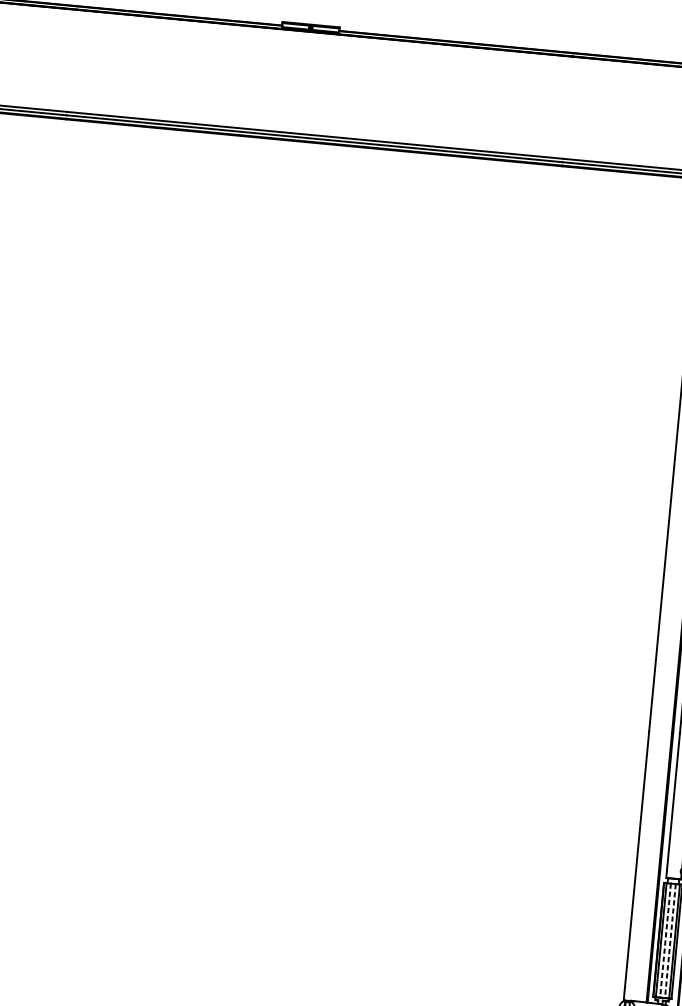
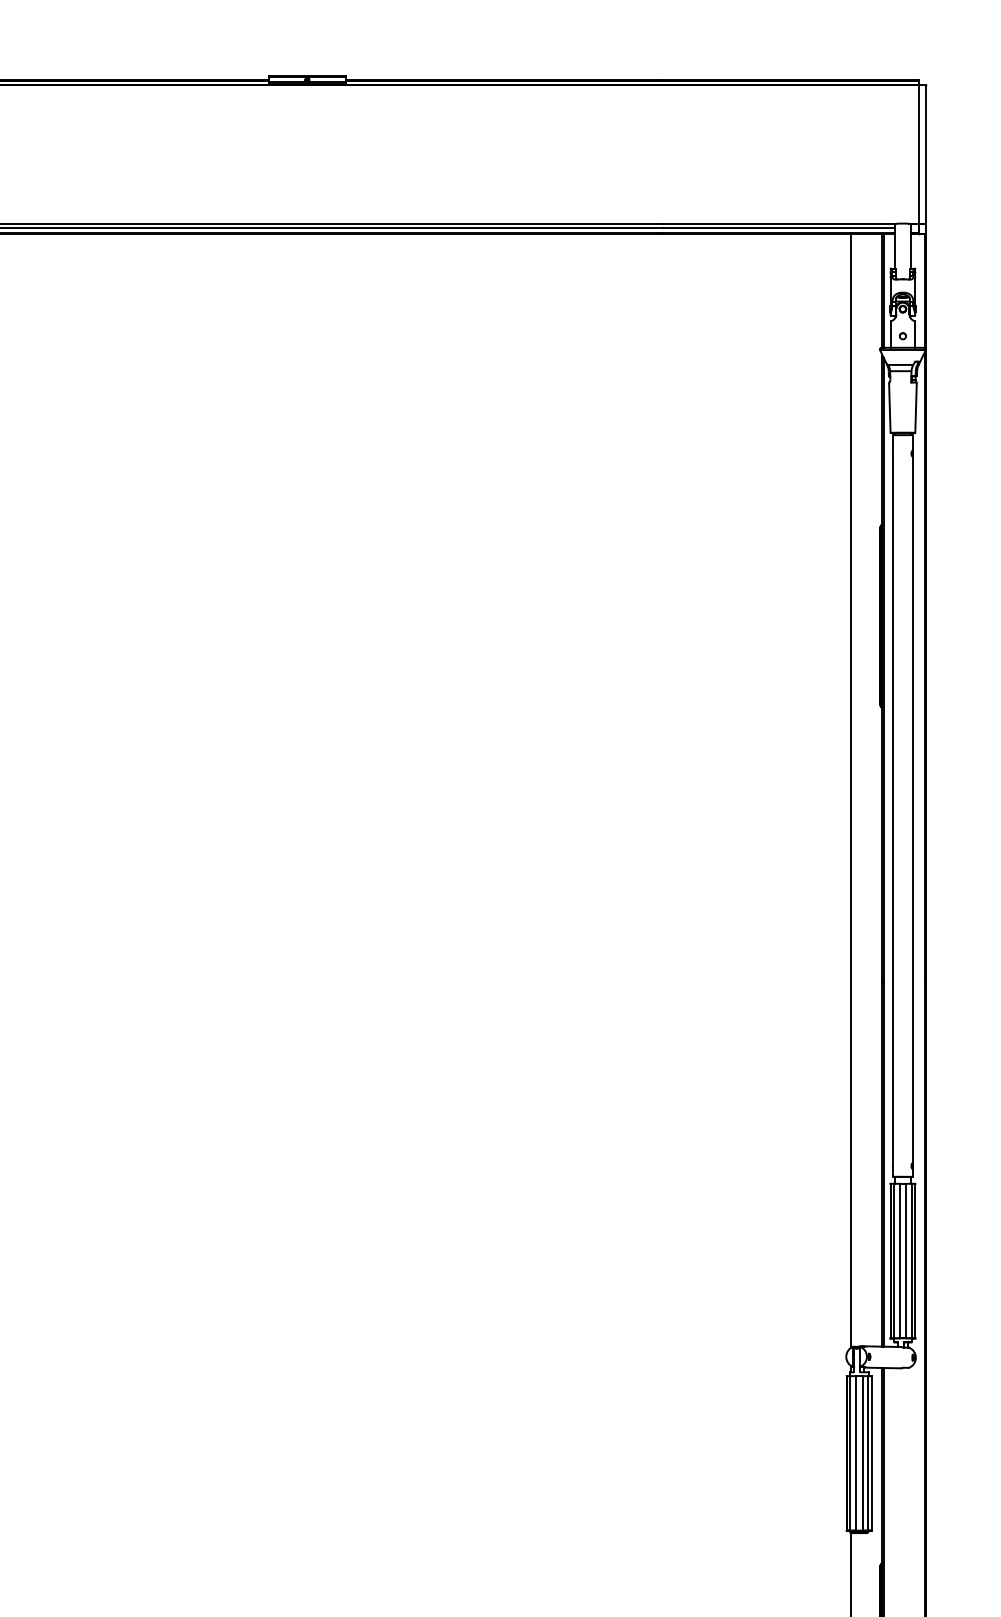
line: (665, 940) -> (899, 1261), dashed -> solid
line: (670, 941) -> (906, 1261), dashed -> solid

